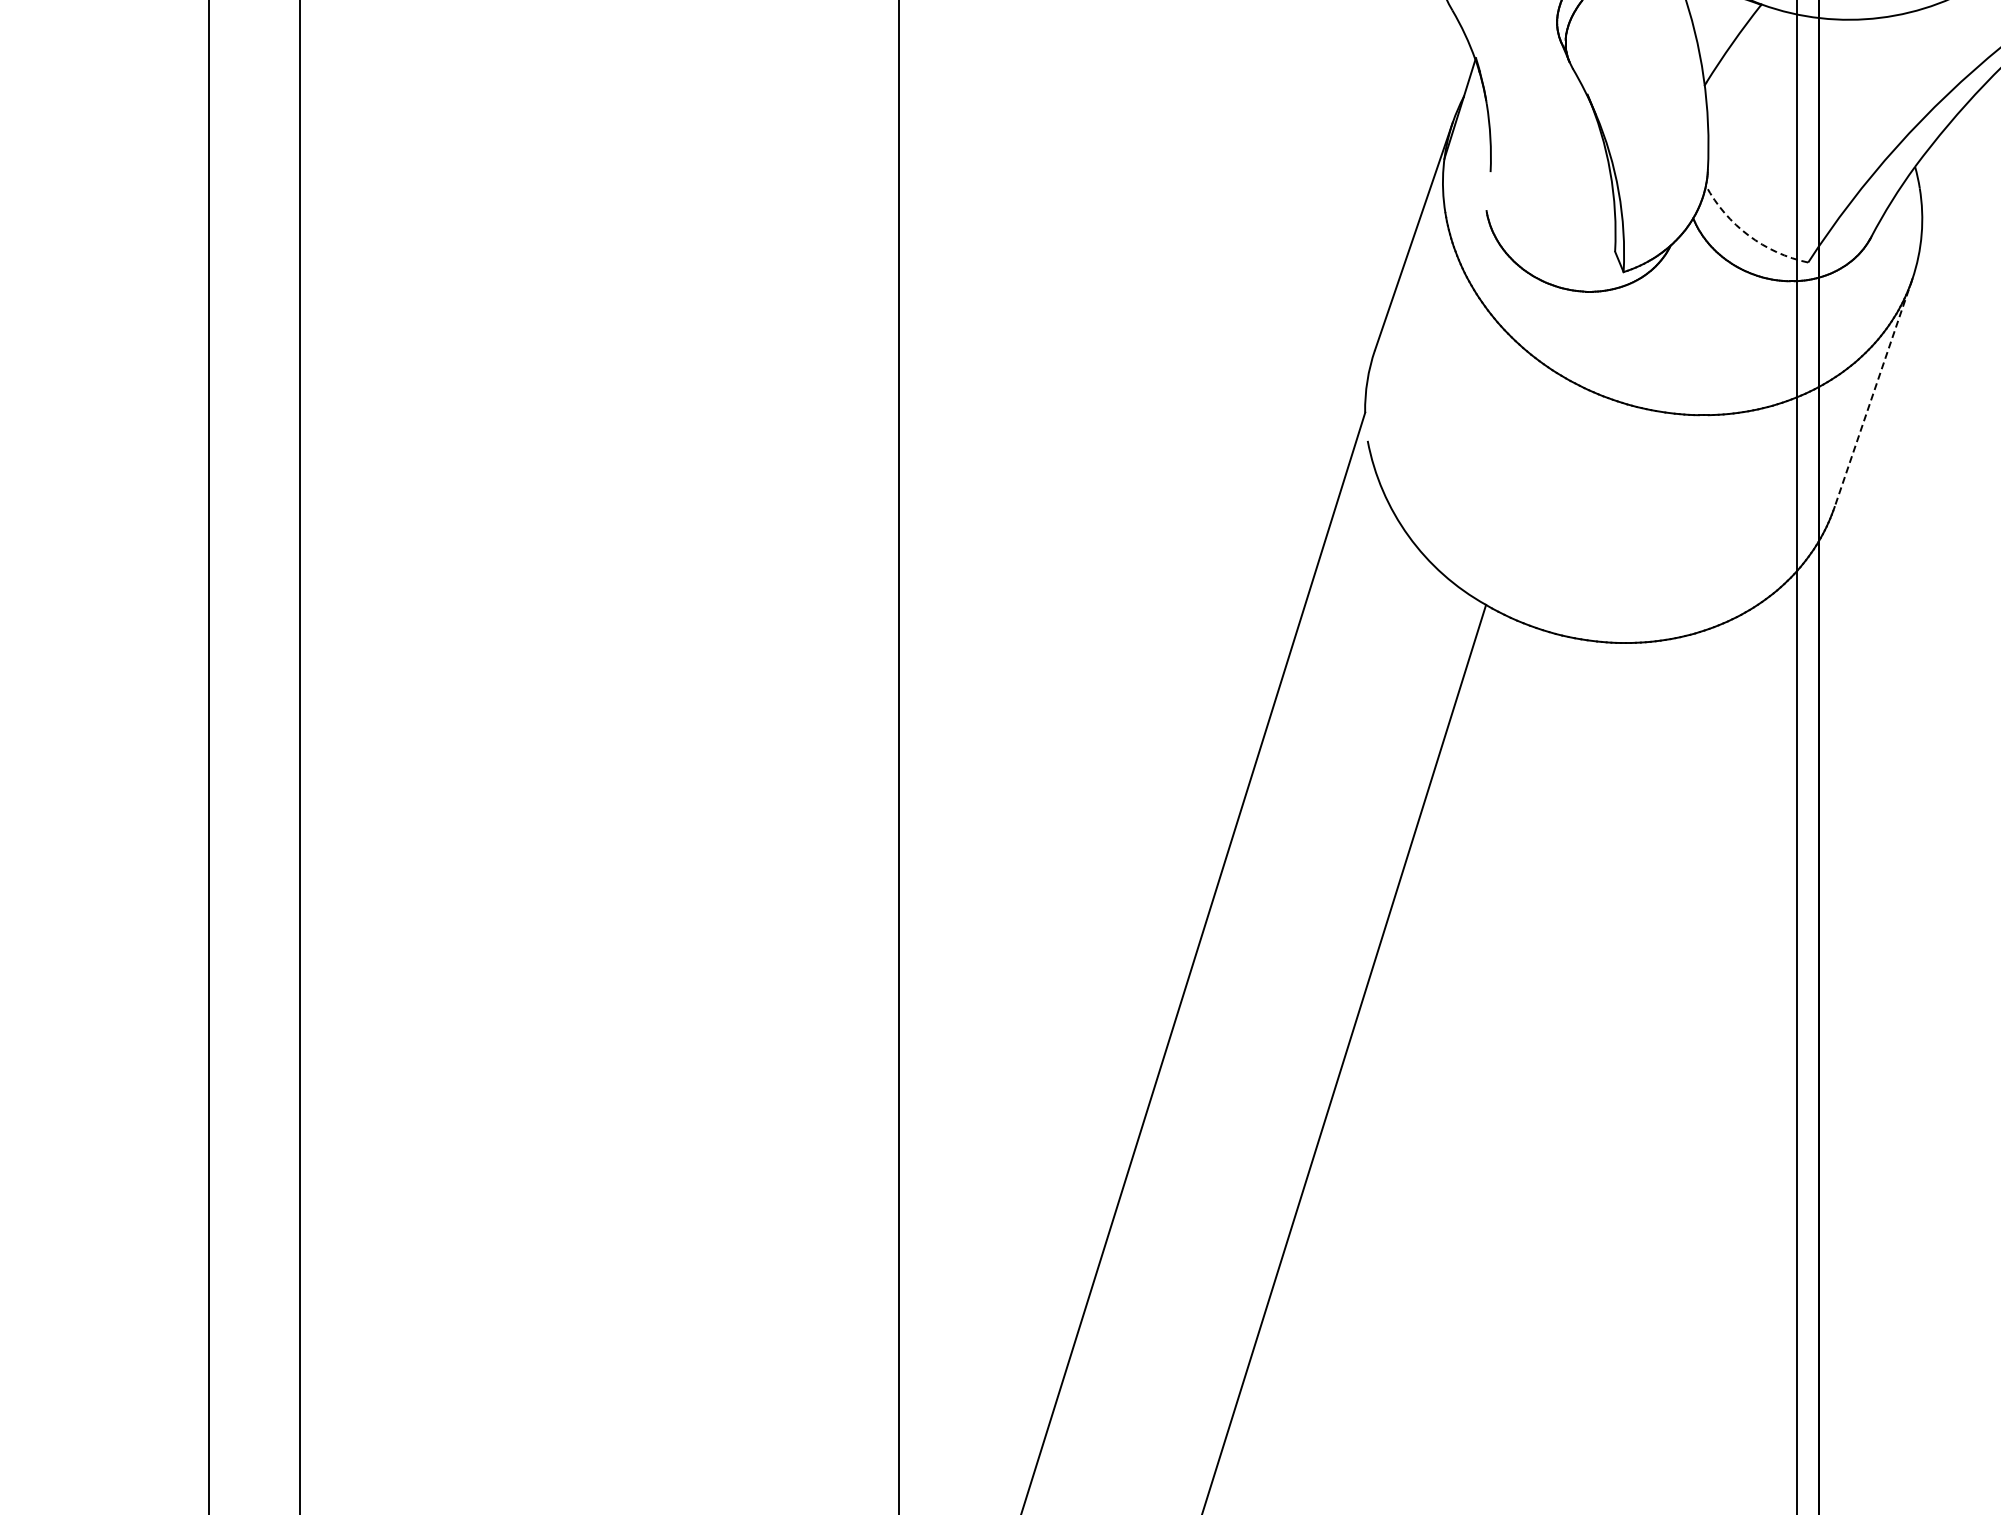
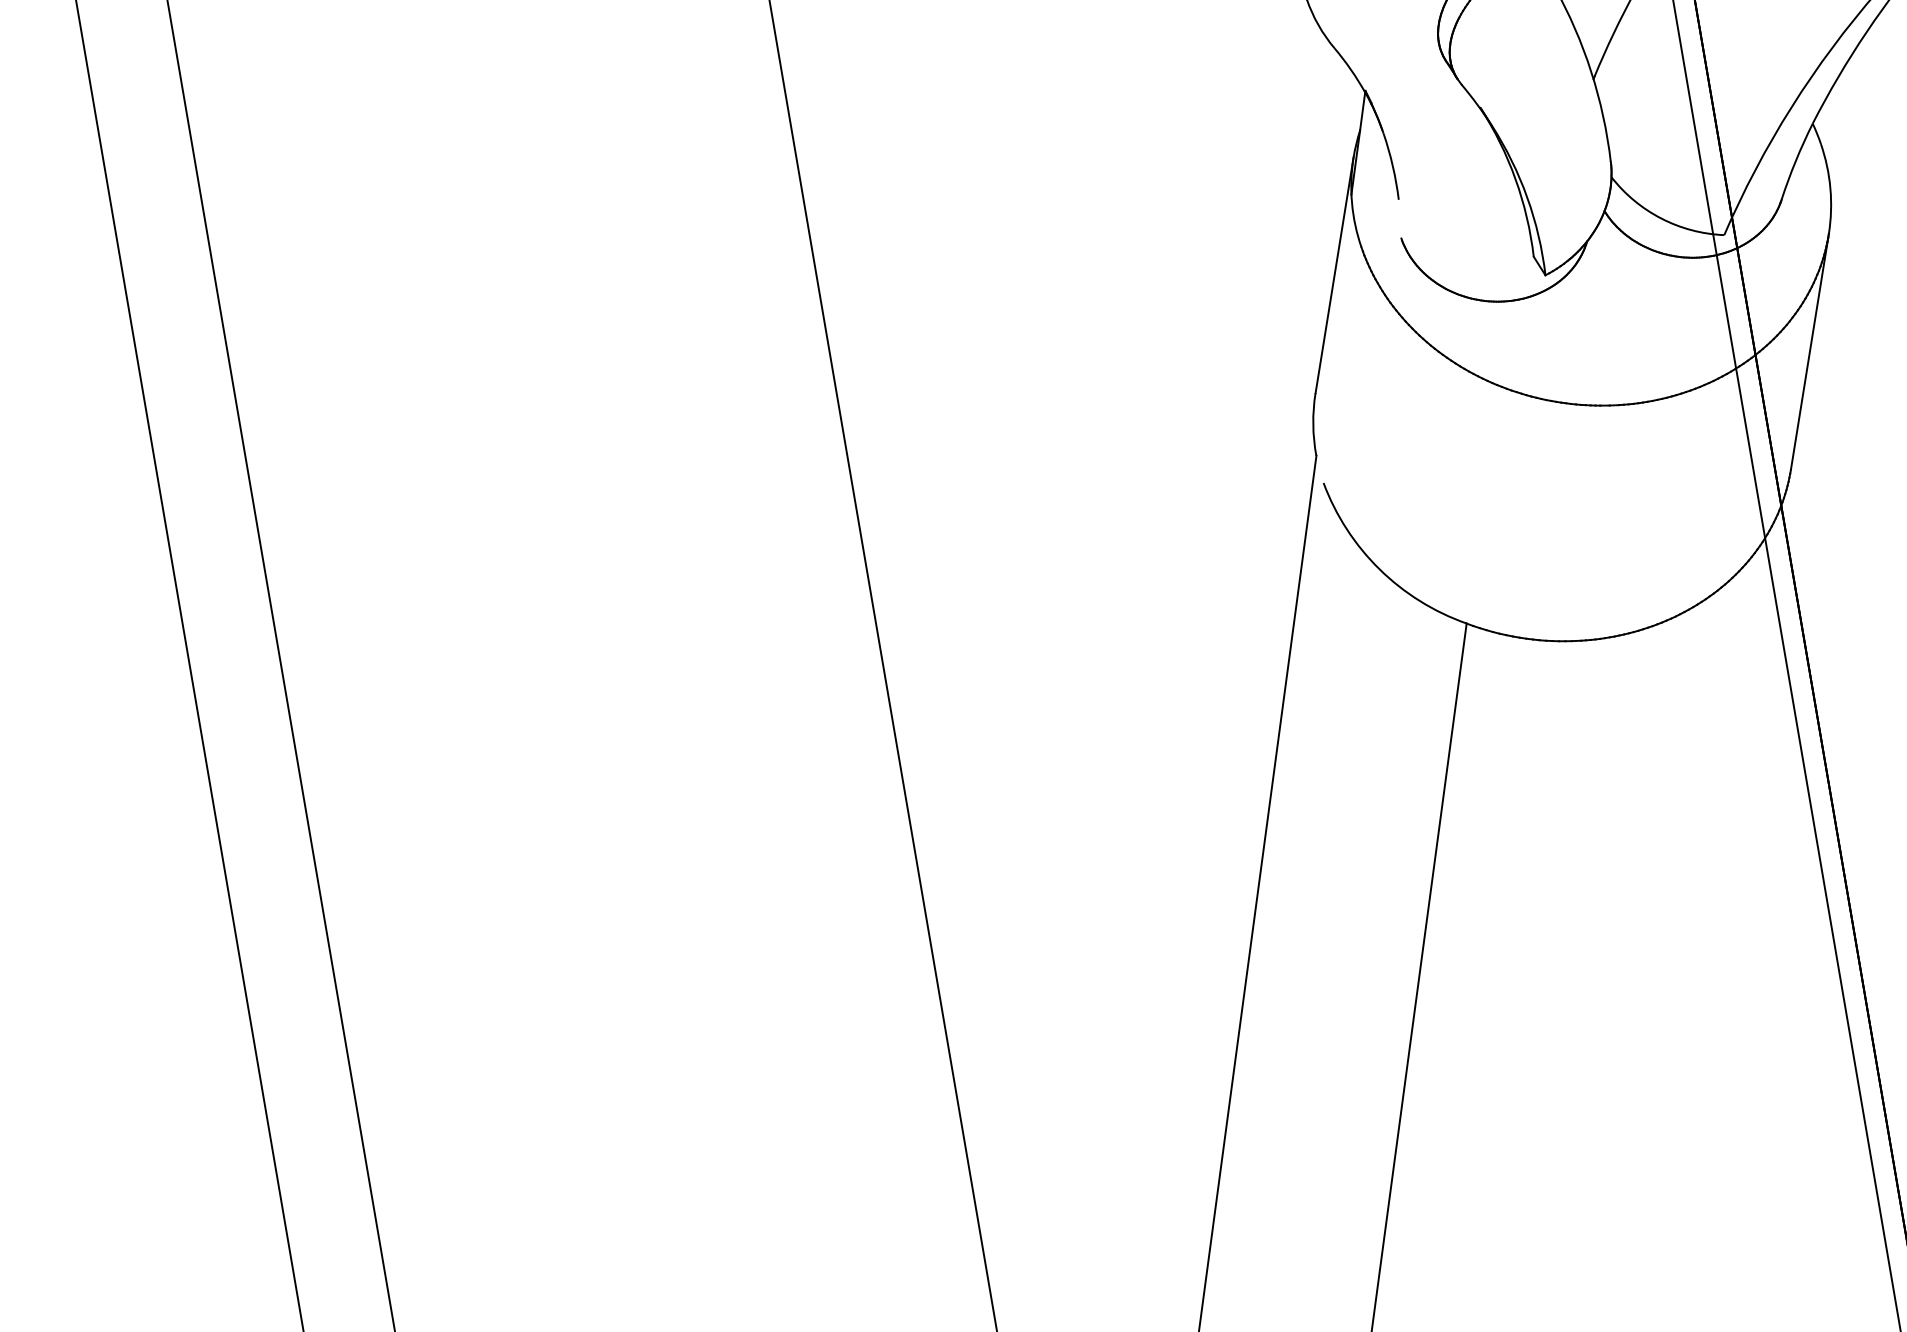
arc: (1748, 235) -> (1661, 218), dashed -> solid
line: (1873, 393) -> (1809, 352), dashed -> solid

